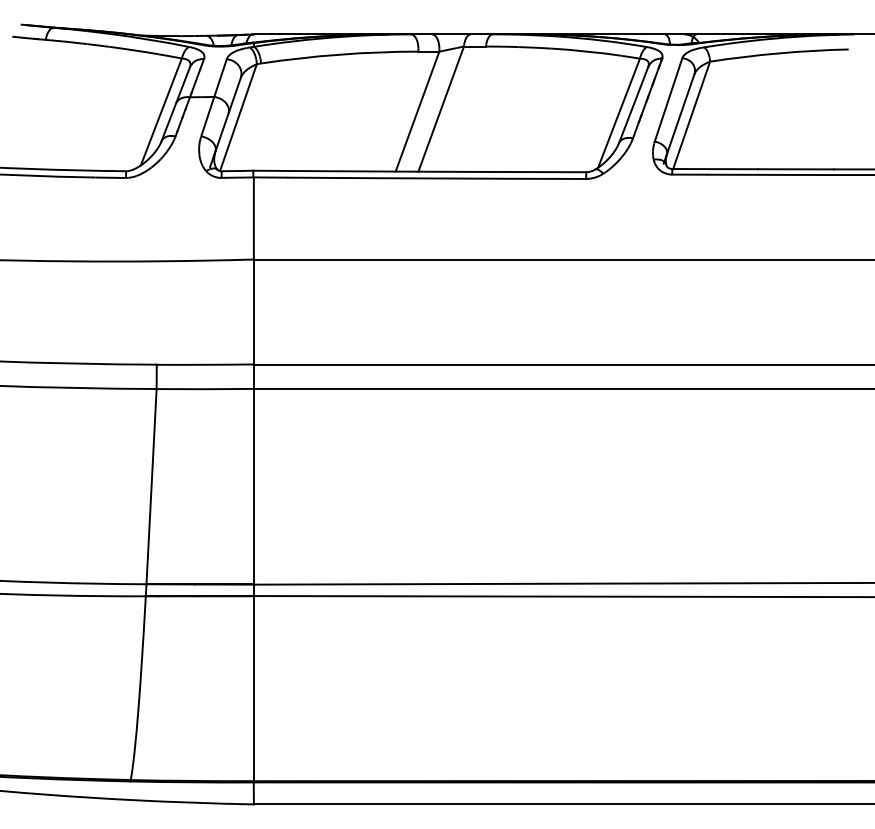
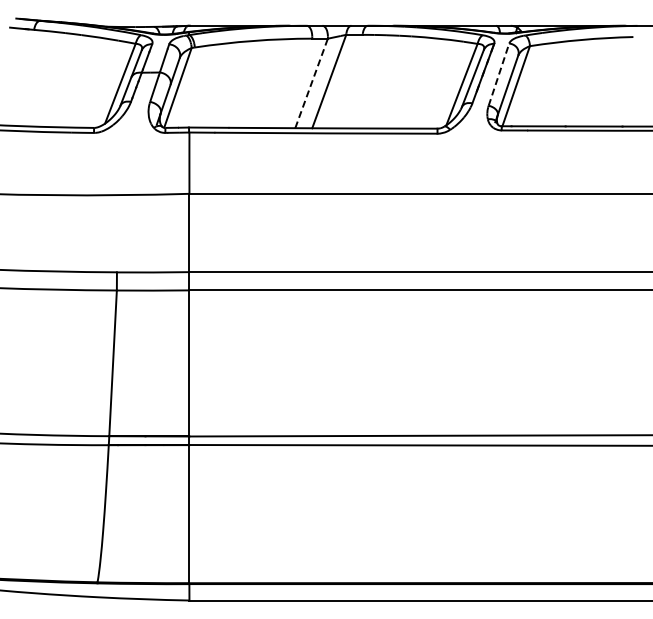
line: (667, 99) -> (498, 74), solid -> dashed
line: (417, 111) -> (311, 83), solid -> dashed

